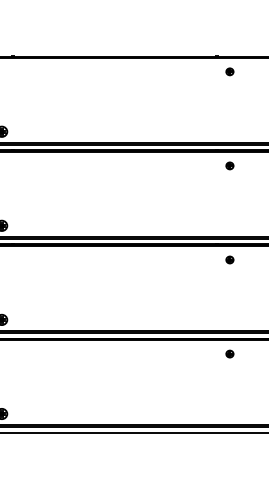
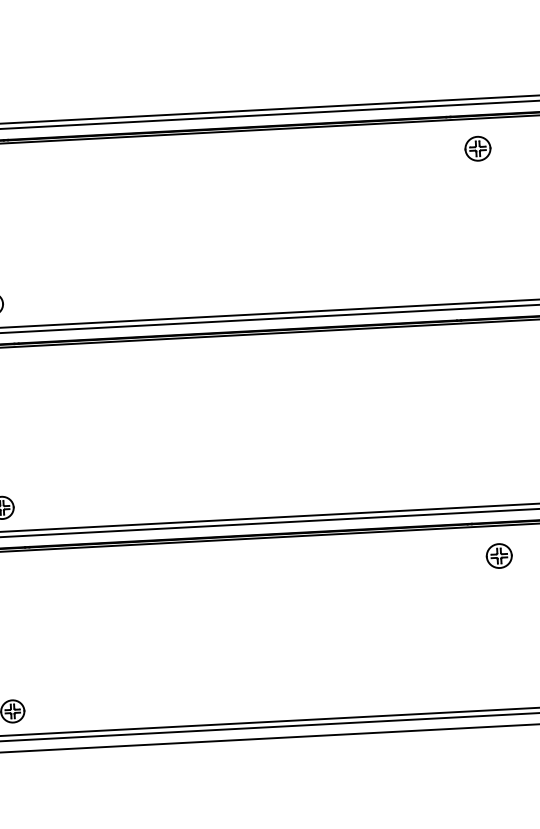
part: (229, 165) -> (477, 147), size x1.6
part: (229, 259) -> (487, 351), removed
part: (229, 353) -> (498, 554), size x1.6

